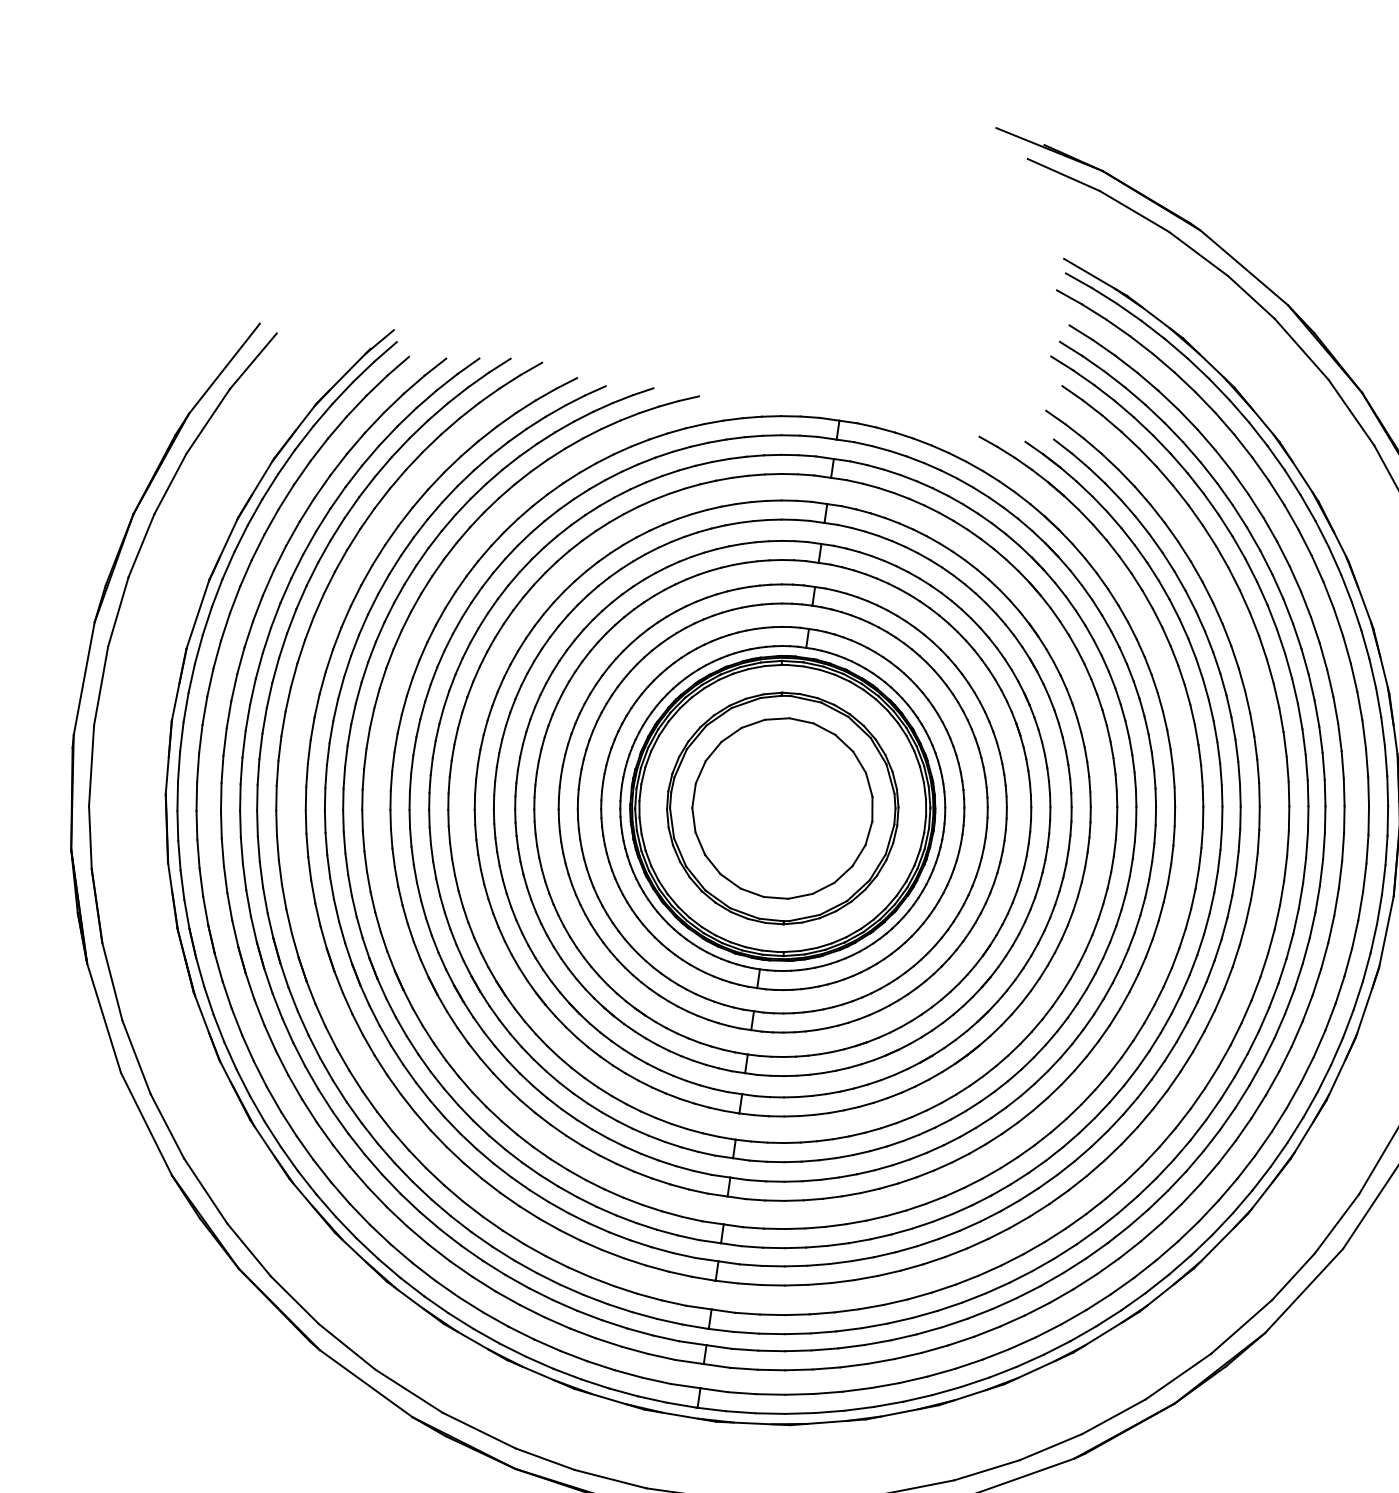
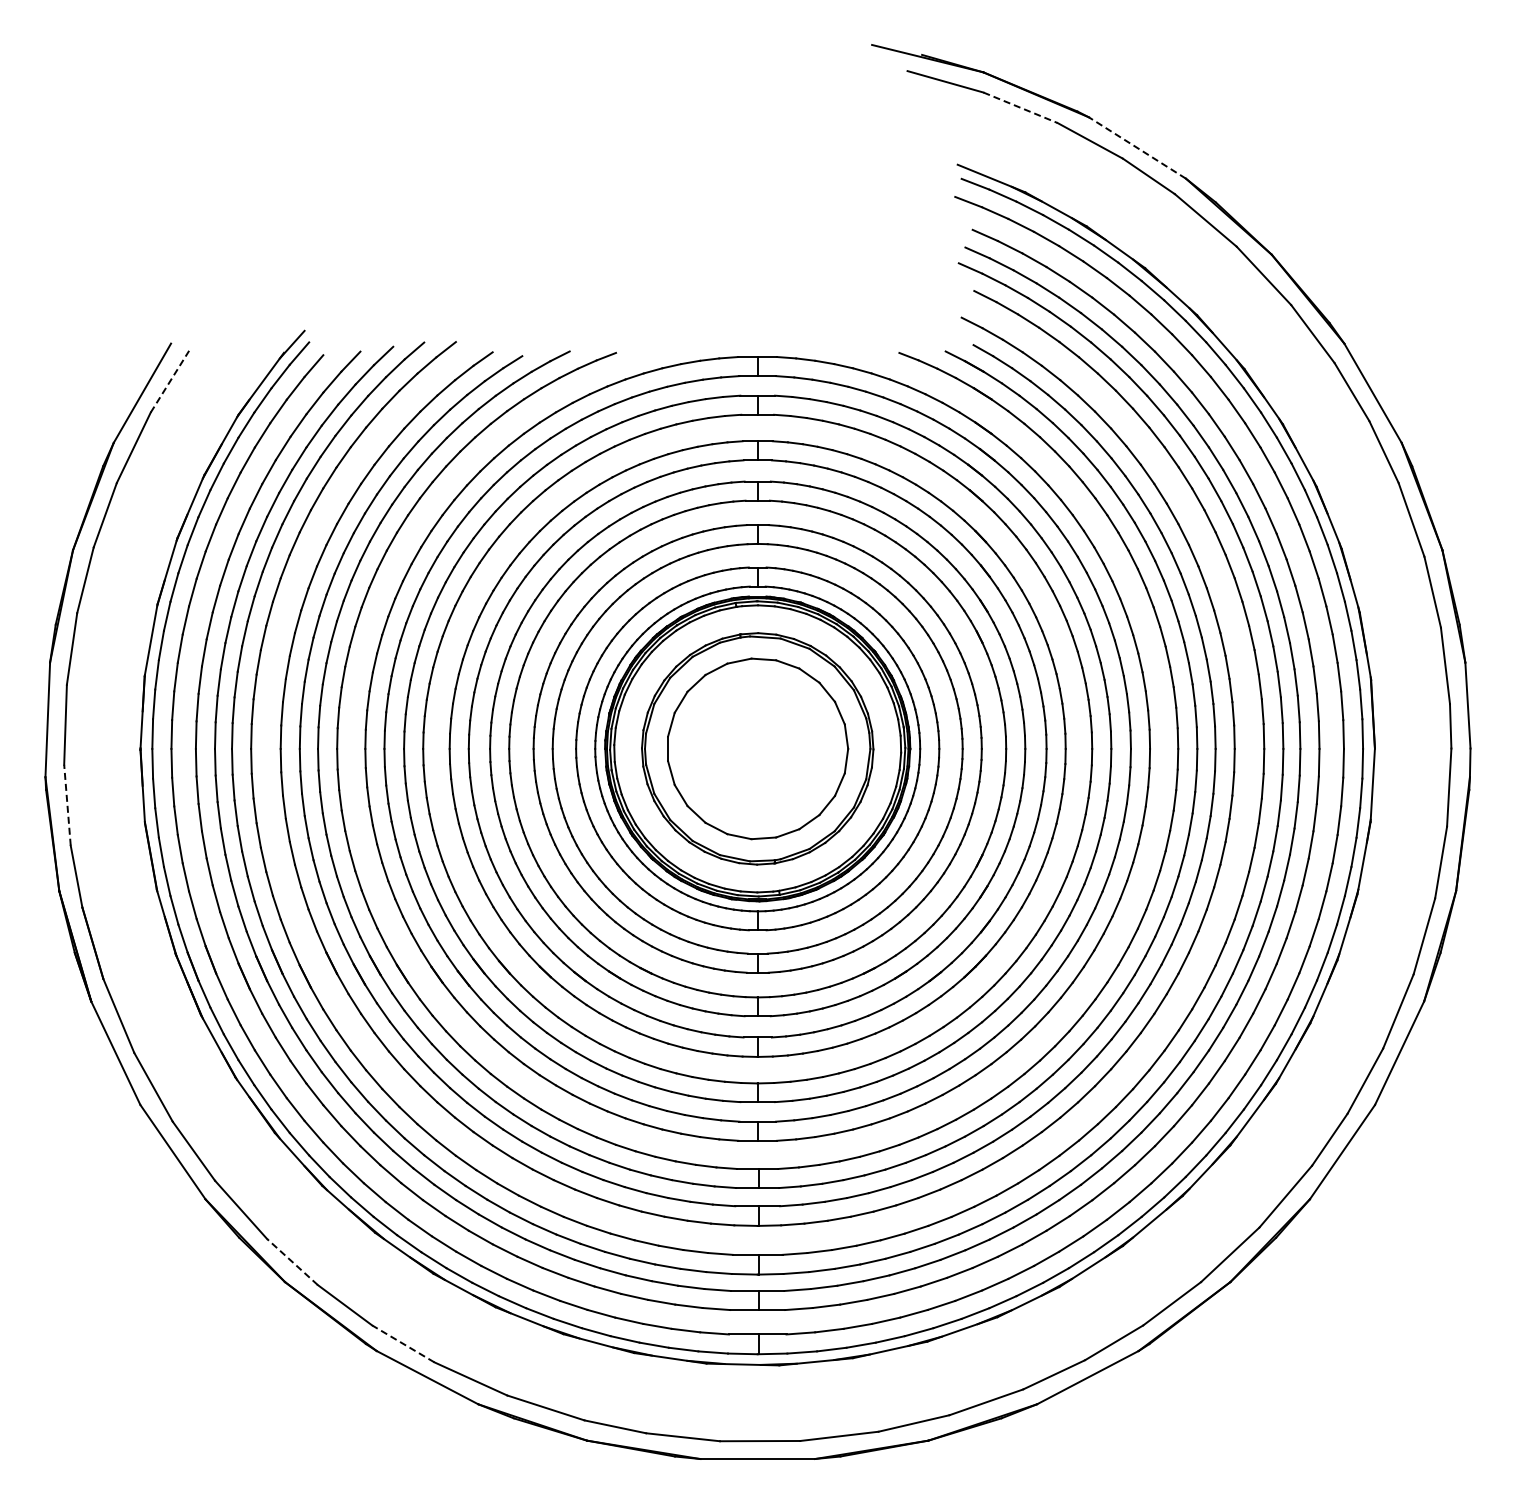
line: (1134, 211) -> (1020, 107), solid -> dashed
line: (1244, 267) -> (1137, 147), solid -> dashed
line: (253, 361) -> (170, 381), solid -> dashed
line: (91, 766) -> (67, 805), solid -> dashed
line: (249, 1249) -> (292, 1261), solid -> dashed
line: (346, 1346) -> (402, 1343), solid -> dashed

